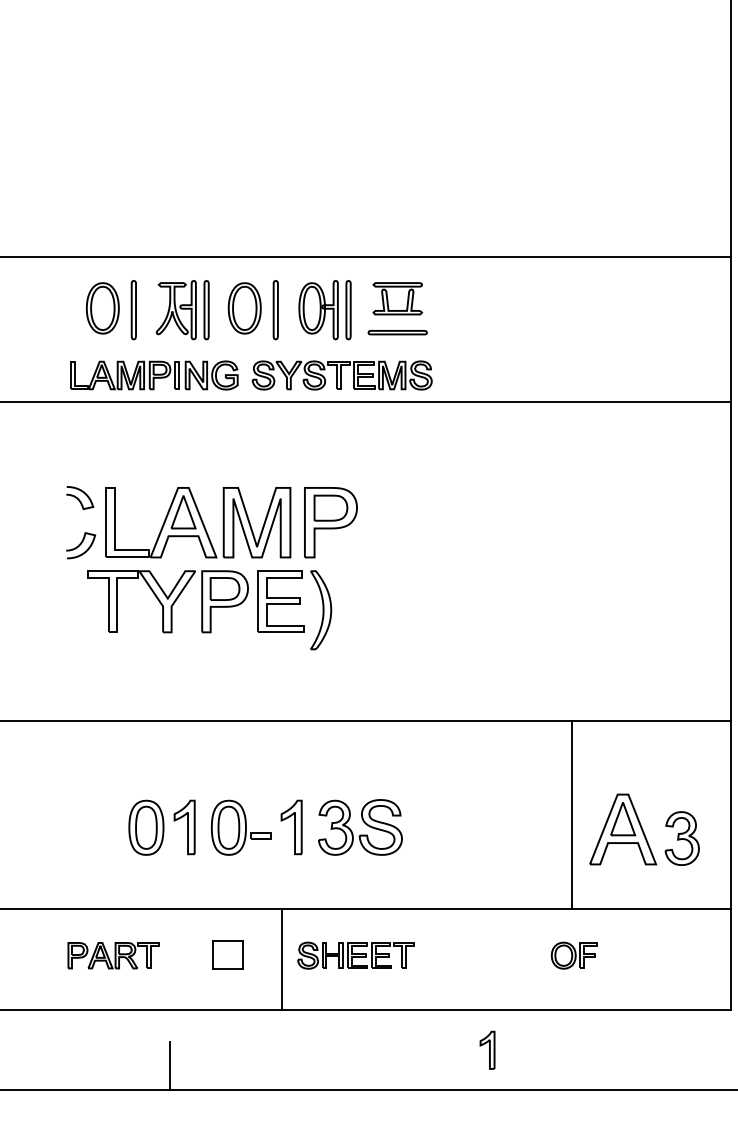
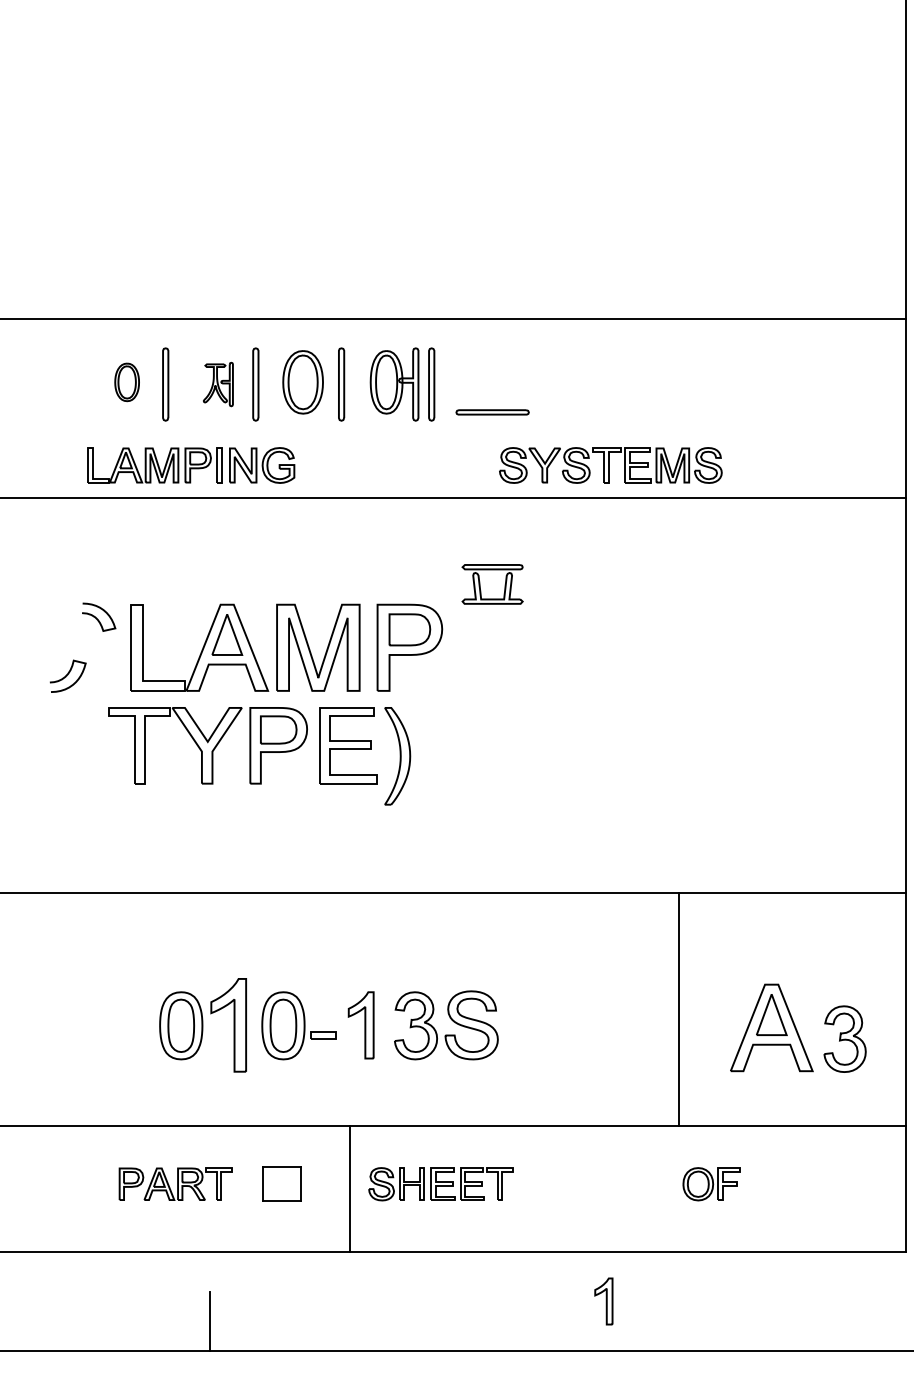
part: (387, 298) -> (480, 584), moved
part: (102, 308) -> (126, 382), size x0.6
part: (176, 310) -> (218, 384), size x0.6
part: (341, 375) -> (610, 465), moved
curve: (80, 545) -> (67, 675), moved
line: (572, 814) -> (678, 1009), moved
part: (184, 827) -> (228, 1025), size x1.4
part: (113, 955) -> (175, 1183), moved

